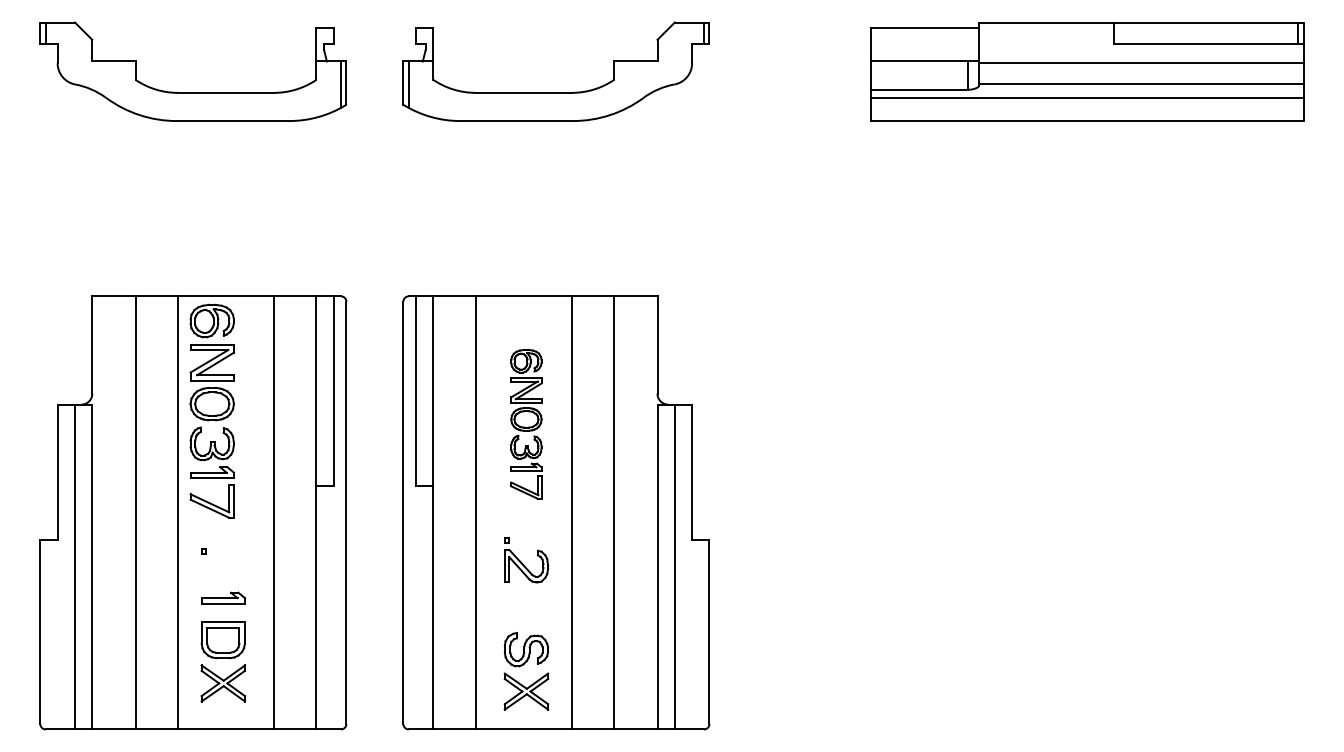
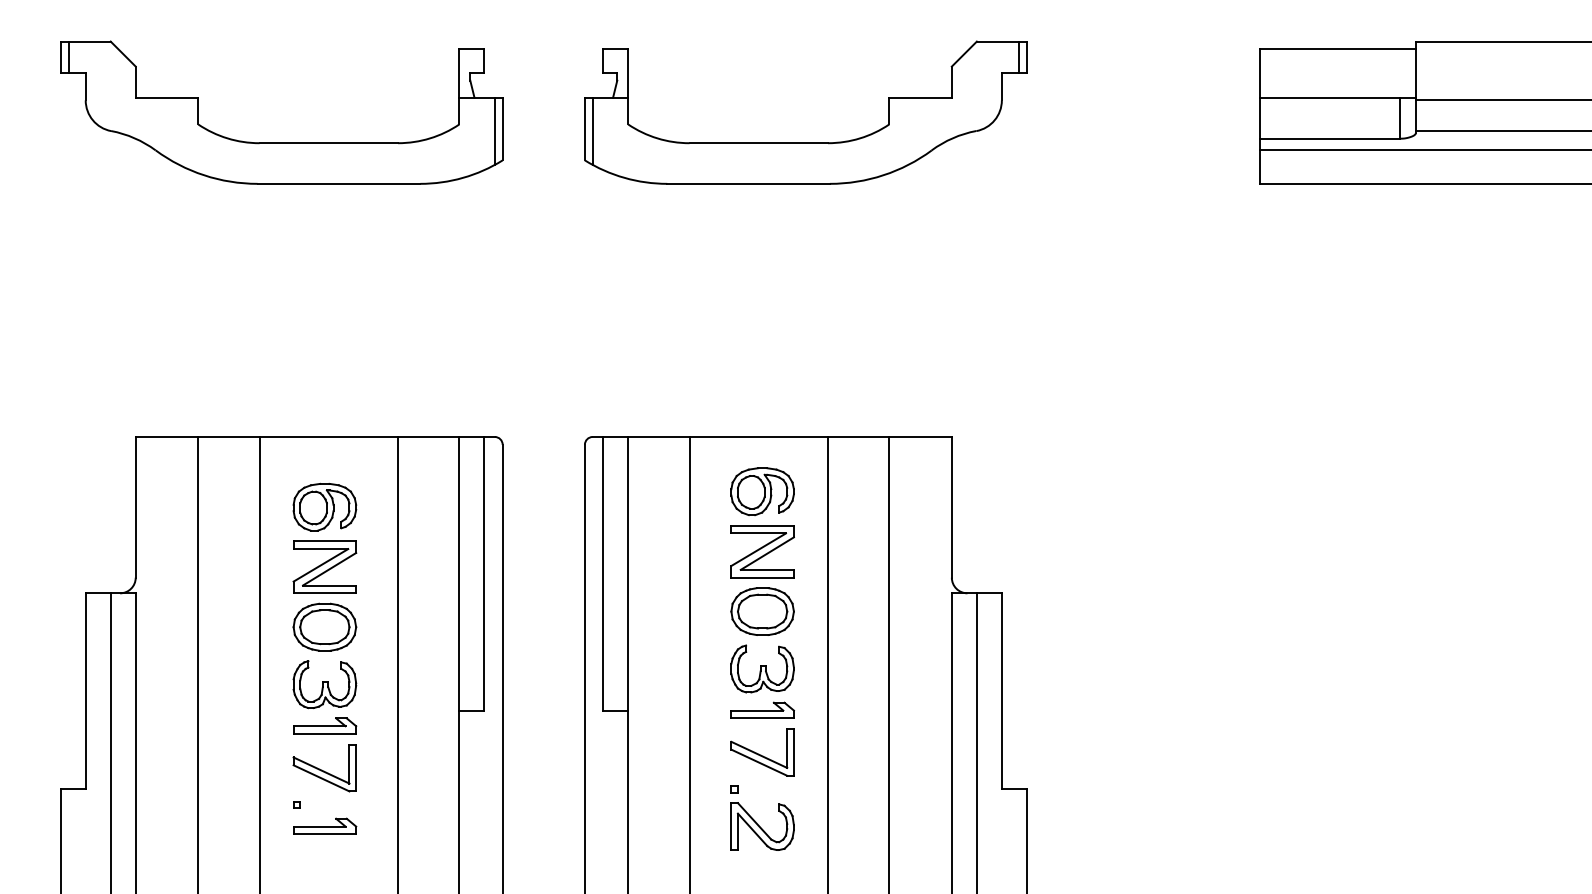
part: (211, 410) -> (323, 636), moved
part: (526, 424) -> (762, 622), size x1.43
part: (223, 597) -> (325, 825), moved

